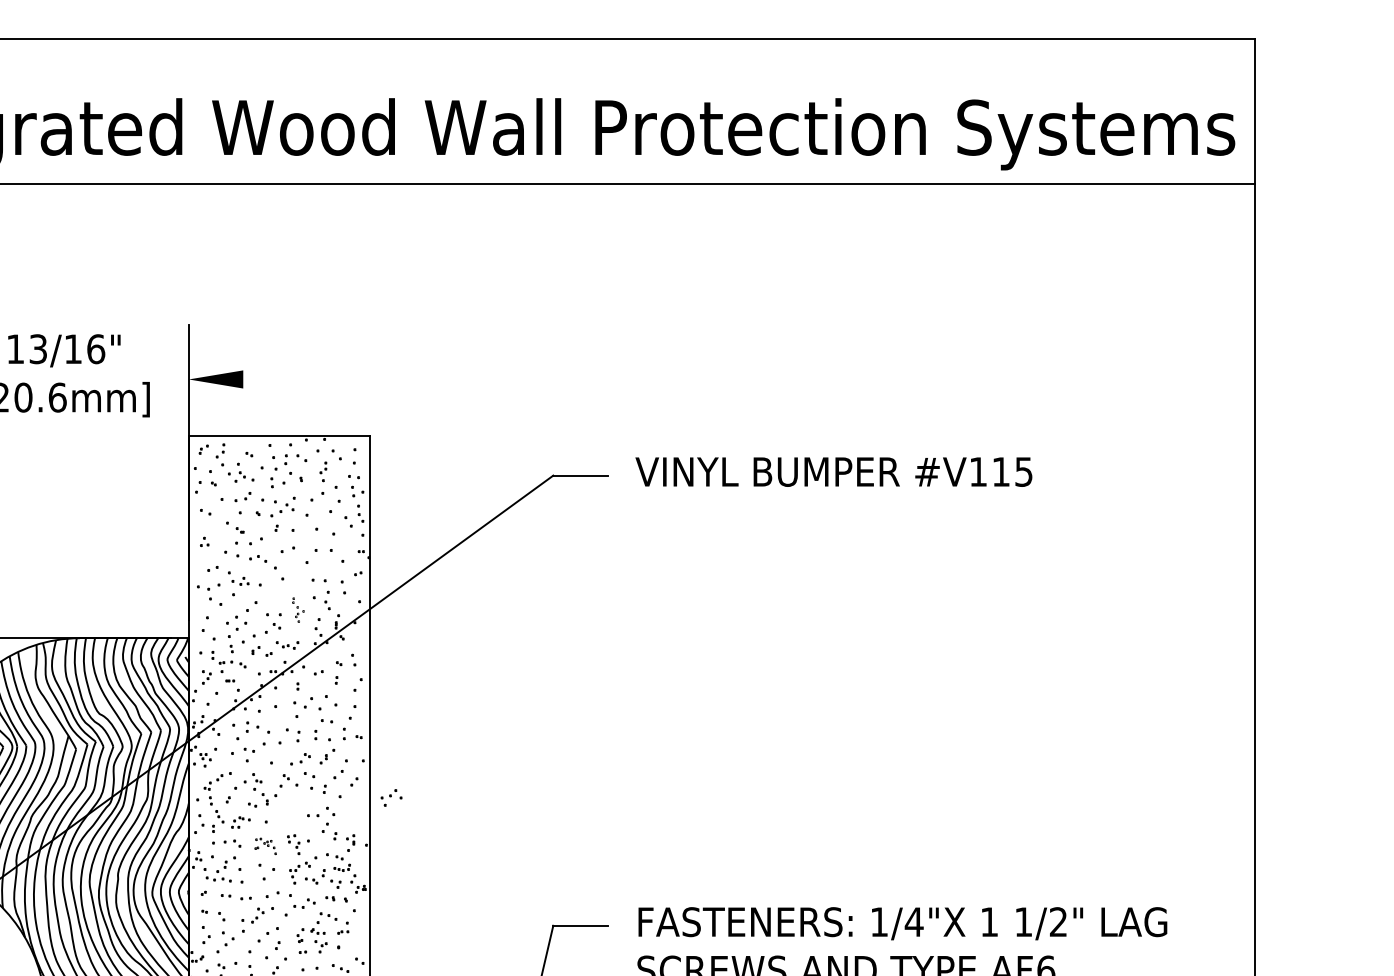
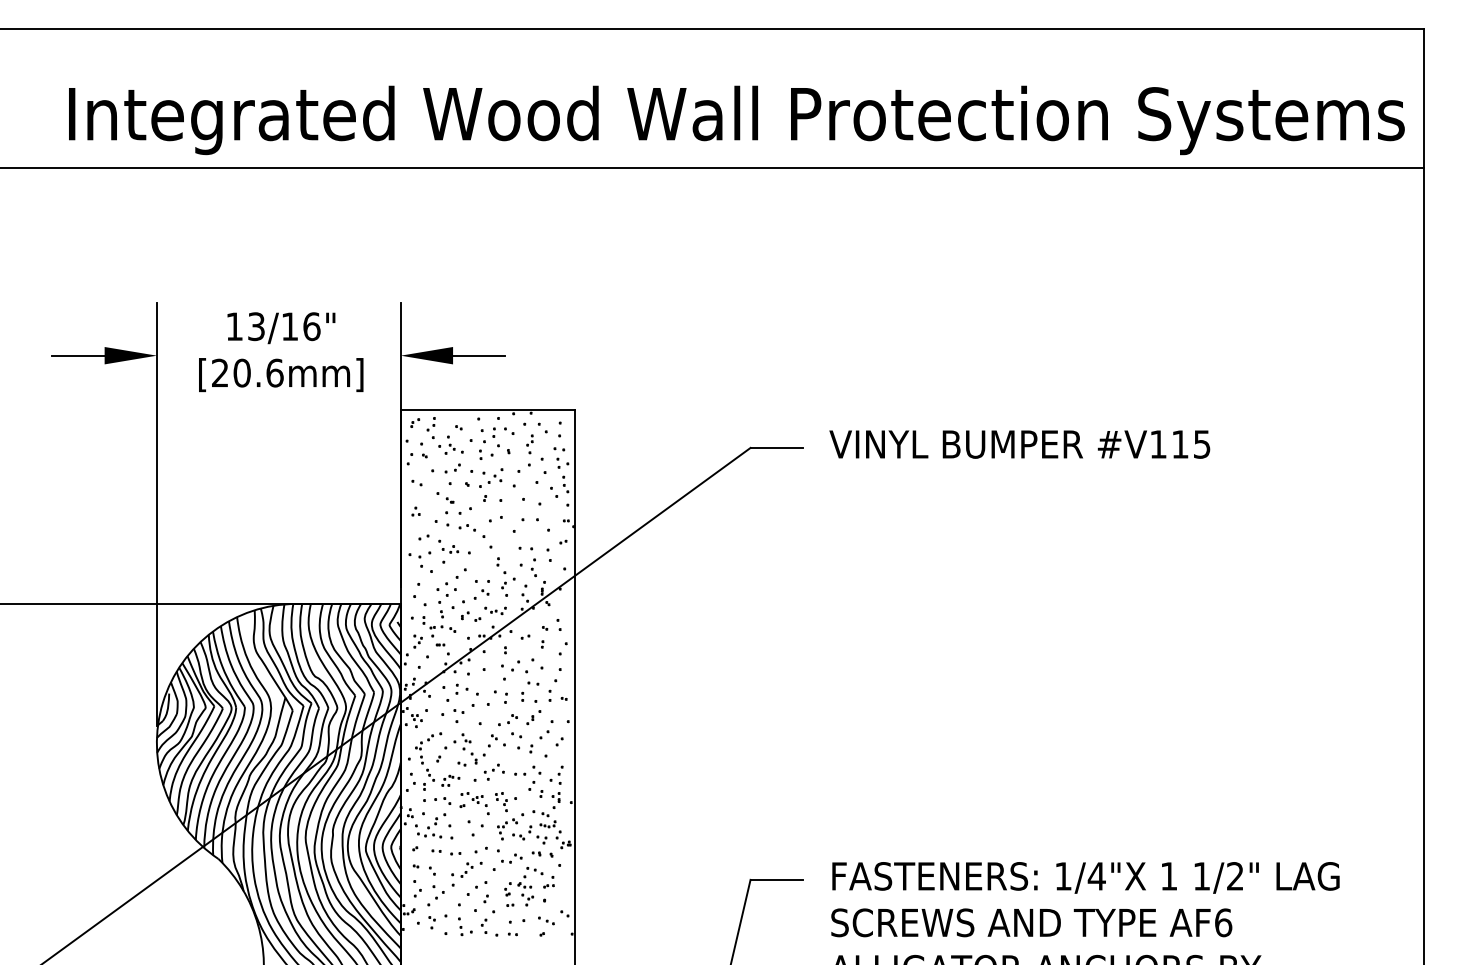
line: (270, 379) -> (479, 355), added
part: (297, 609) -> (505, 576), size x1.67
part: (390, 797) -> (493, 771), moved
part: (351, 815) -> (556, 774), added
part: (265, 846) -> (474, 803), size x1.43

